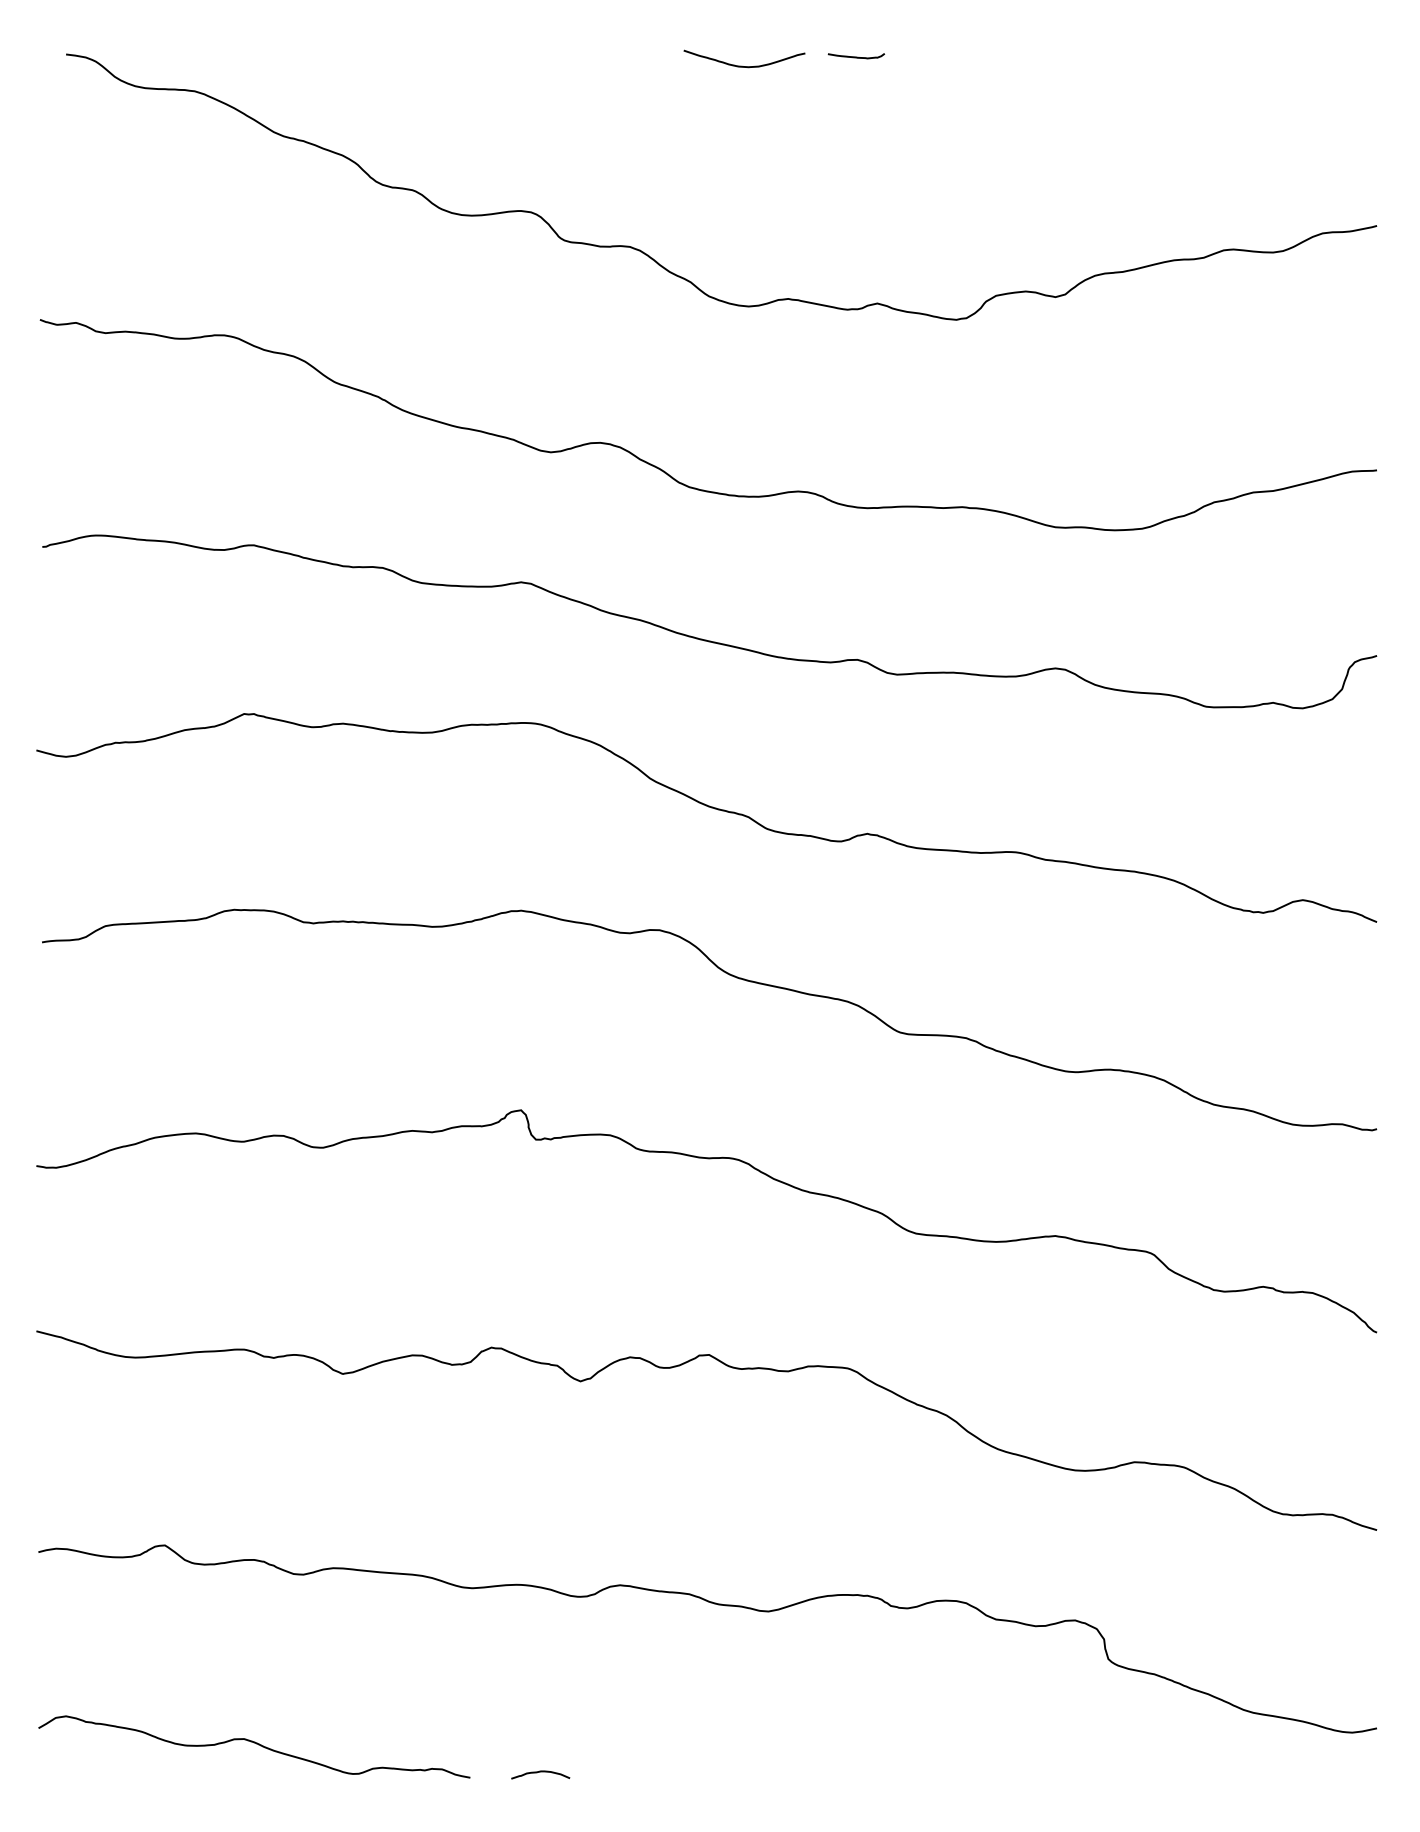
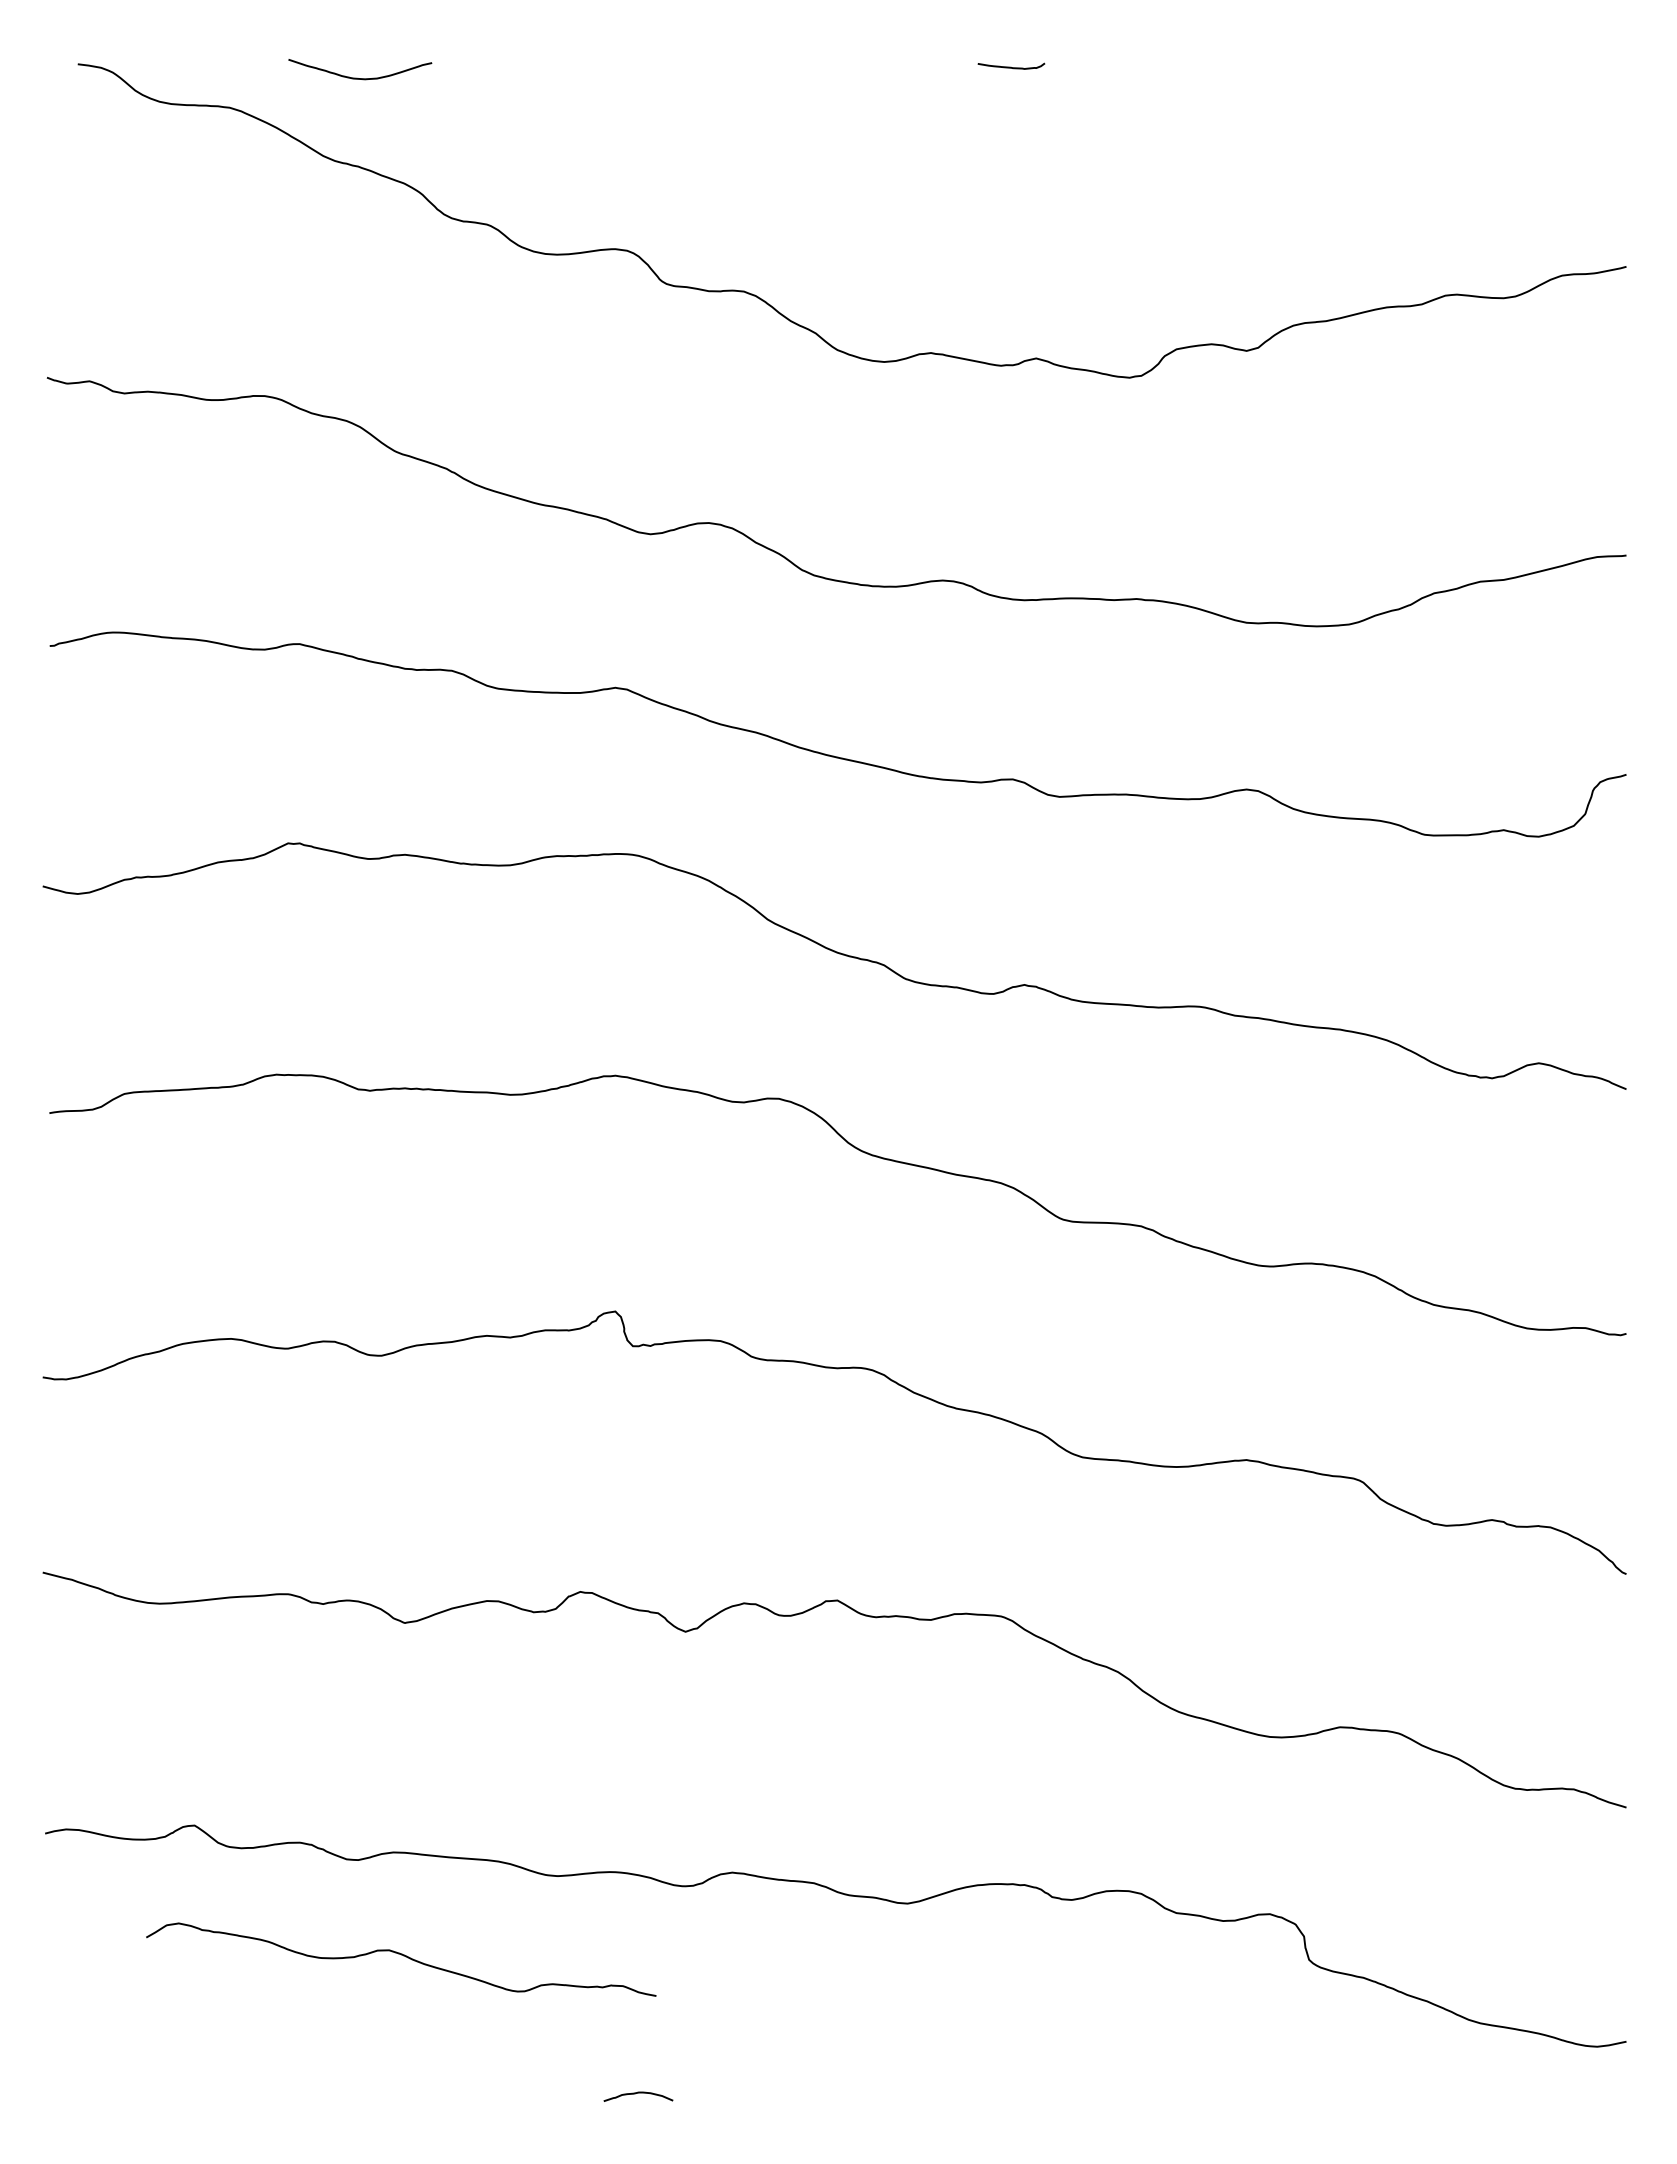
curve: (742, 65) -> (357, 77), moved
curve: (256, 1744) -> (403, 1956), moved

